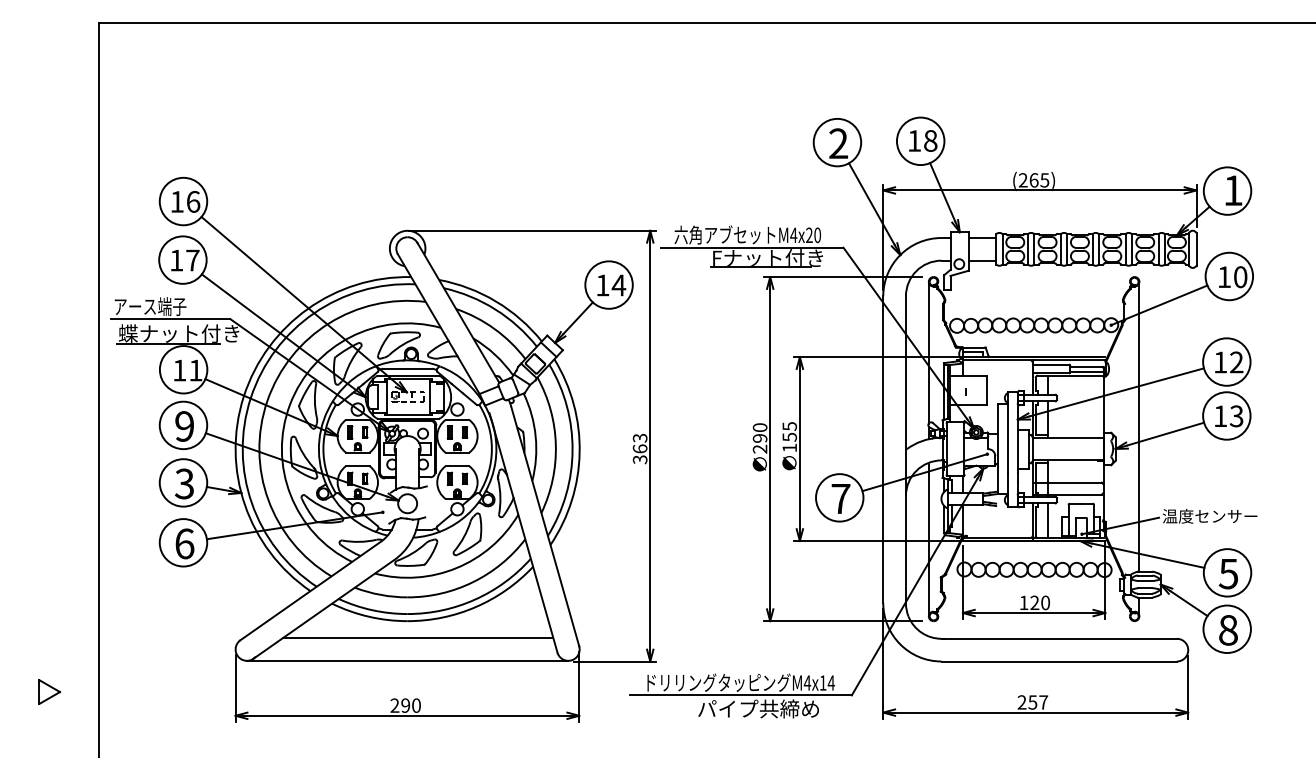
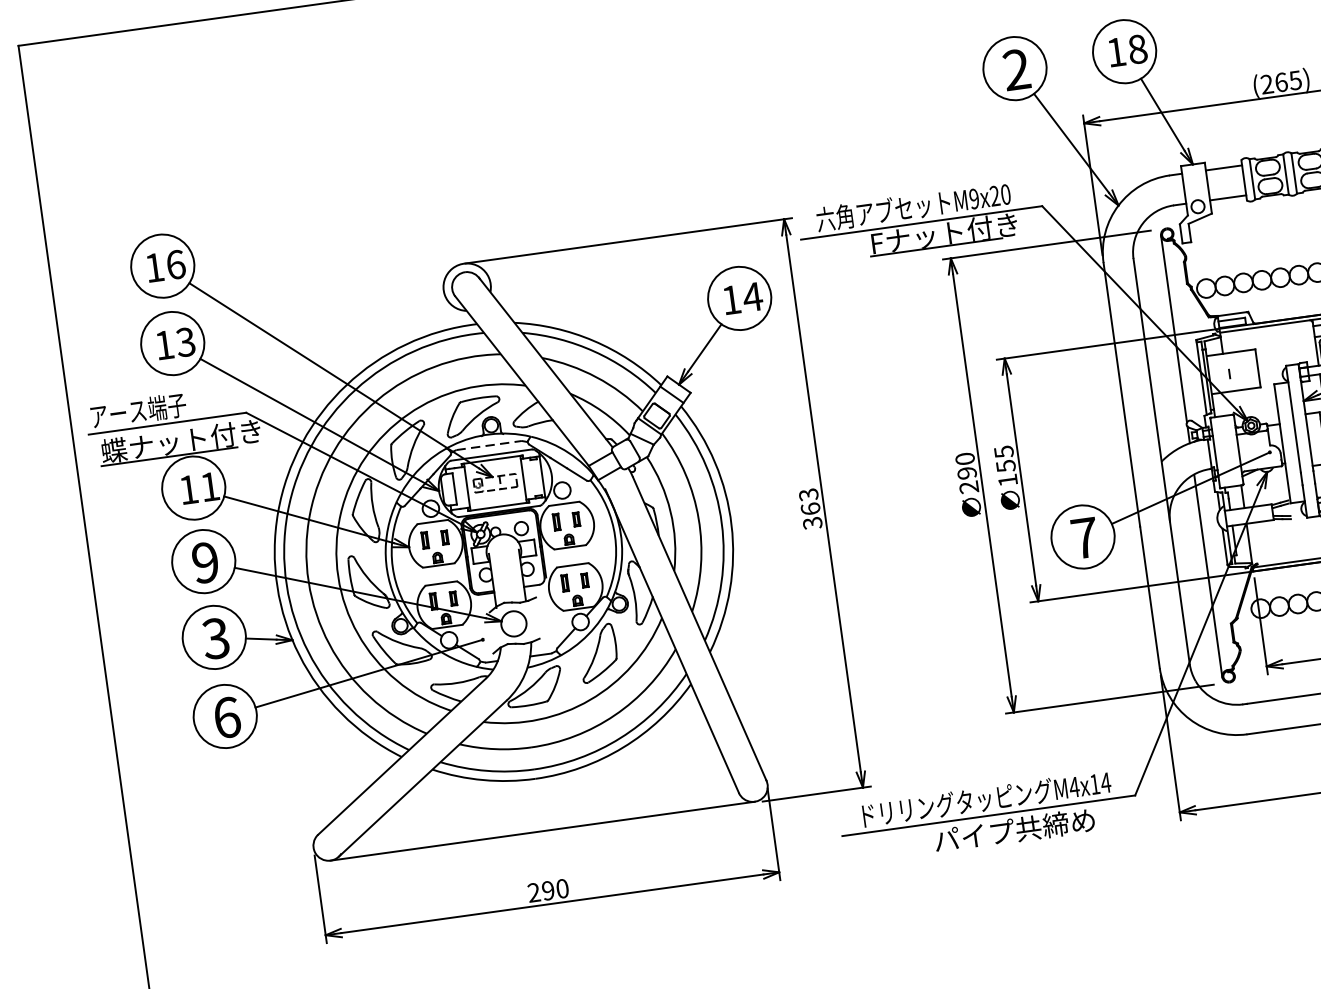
text: (793, 235) -> (973, 199), M4x20 -> M9x20
text: (192, 260) -> (185, 342), 17 -> 13
line: (407, 368) -> (488, 445), solid -> dashed
line: (417, 638) -> (551, 799), removed
part: (49, 691) -> (75, 937), removed

